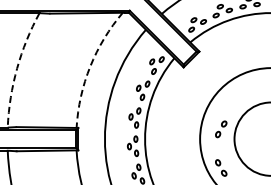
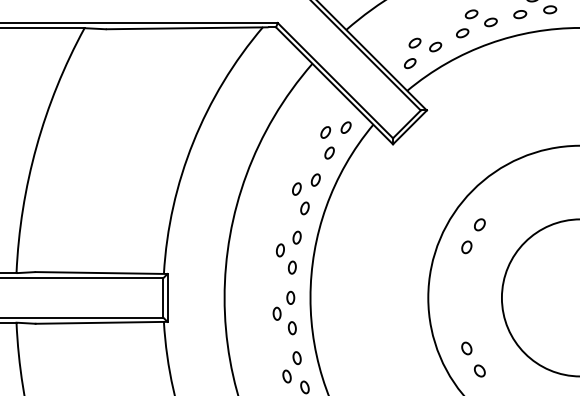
arc: (90, 66) -> (193, 142), dashed -> solid
arc: (17, 68) -> (37, 146), dashed -> solid
part: (221, 129) -> (474, 236), moved

